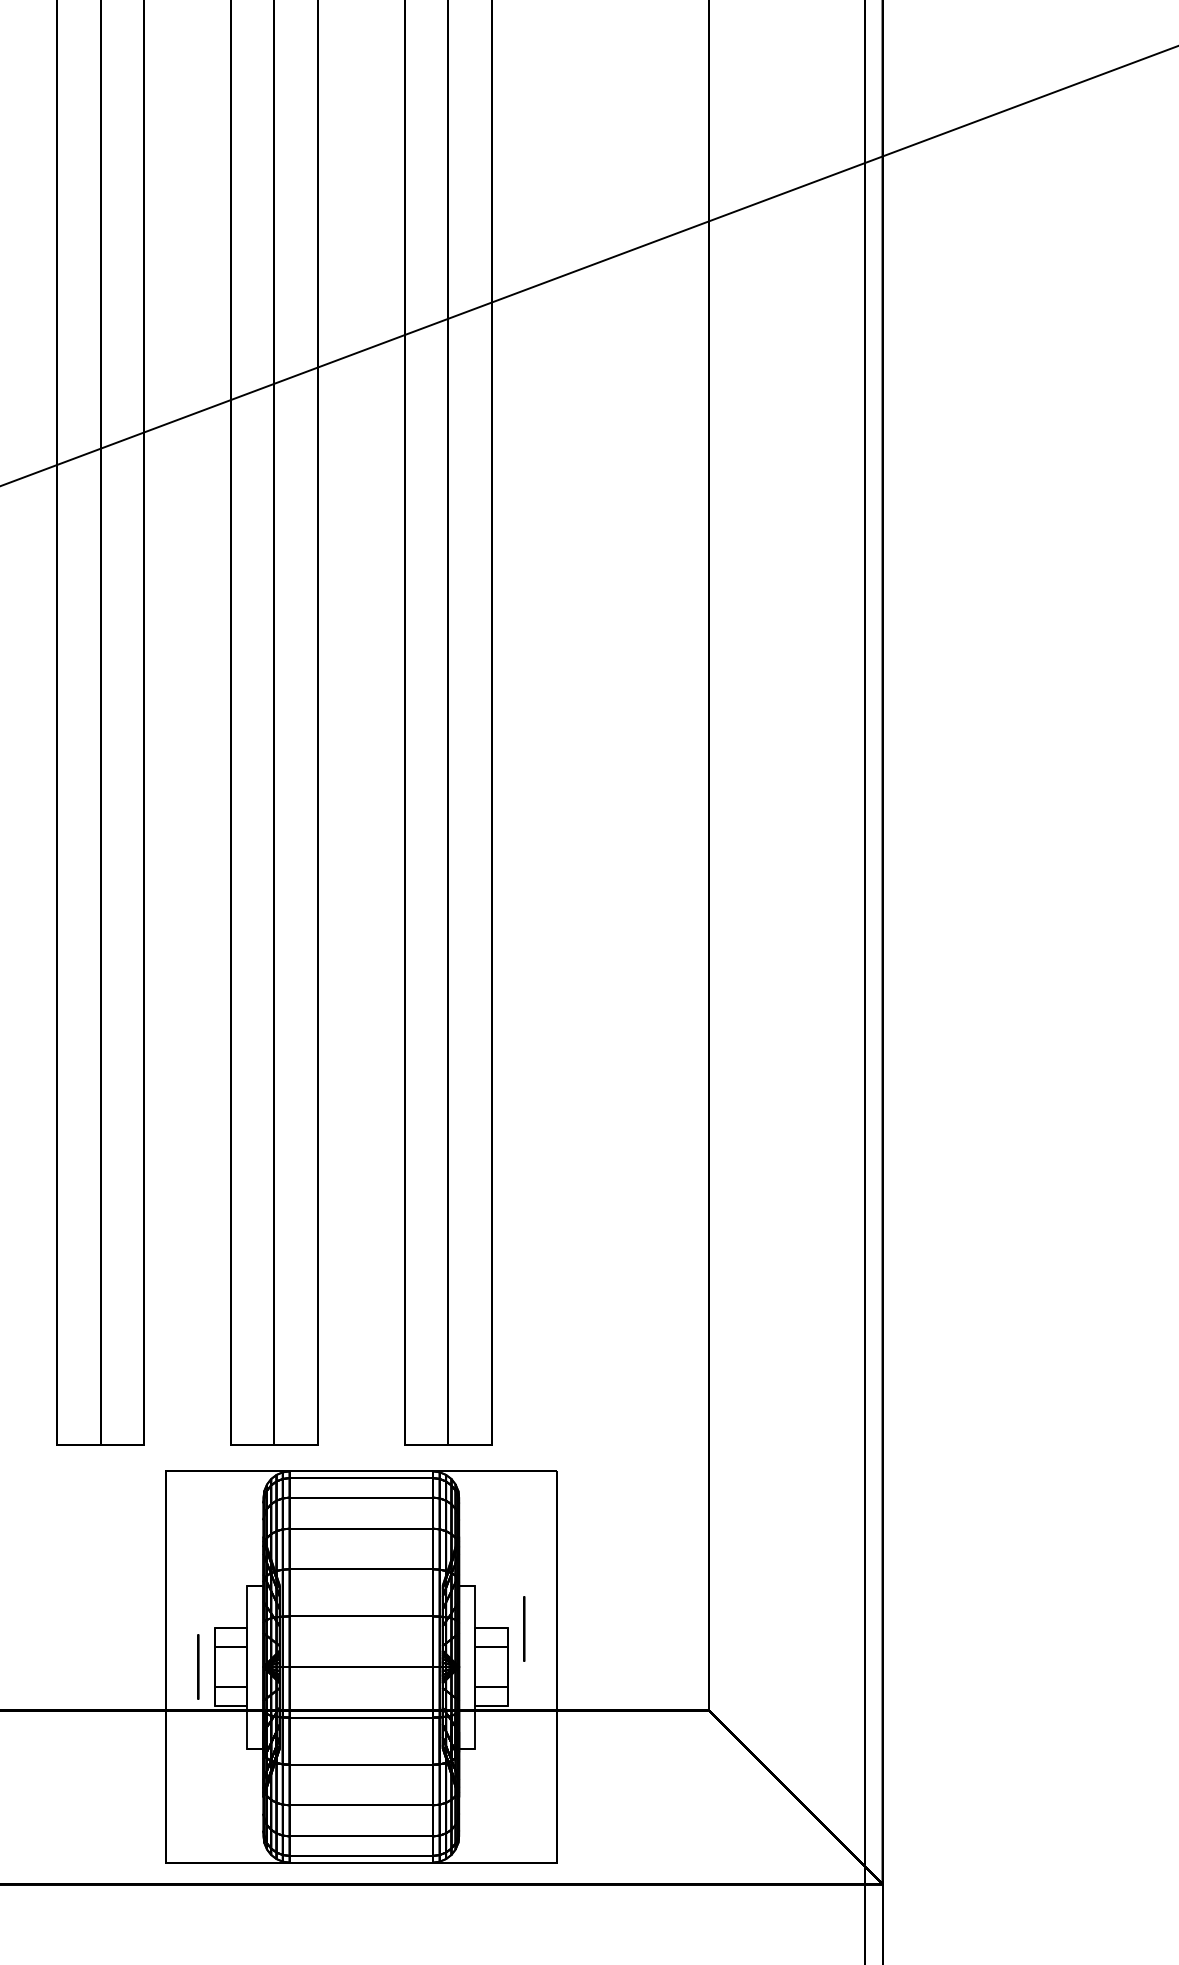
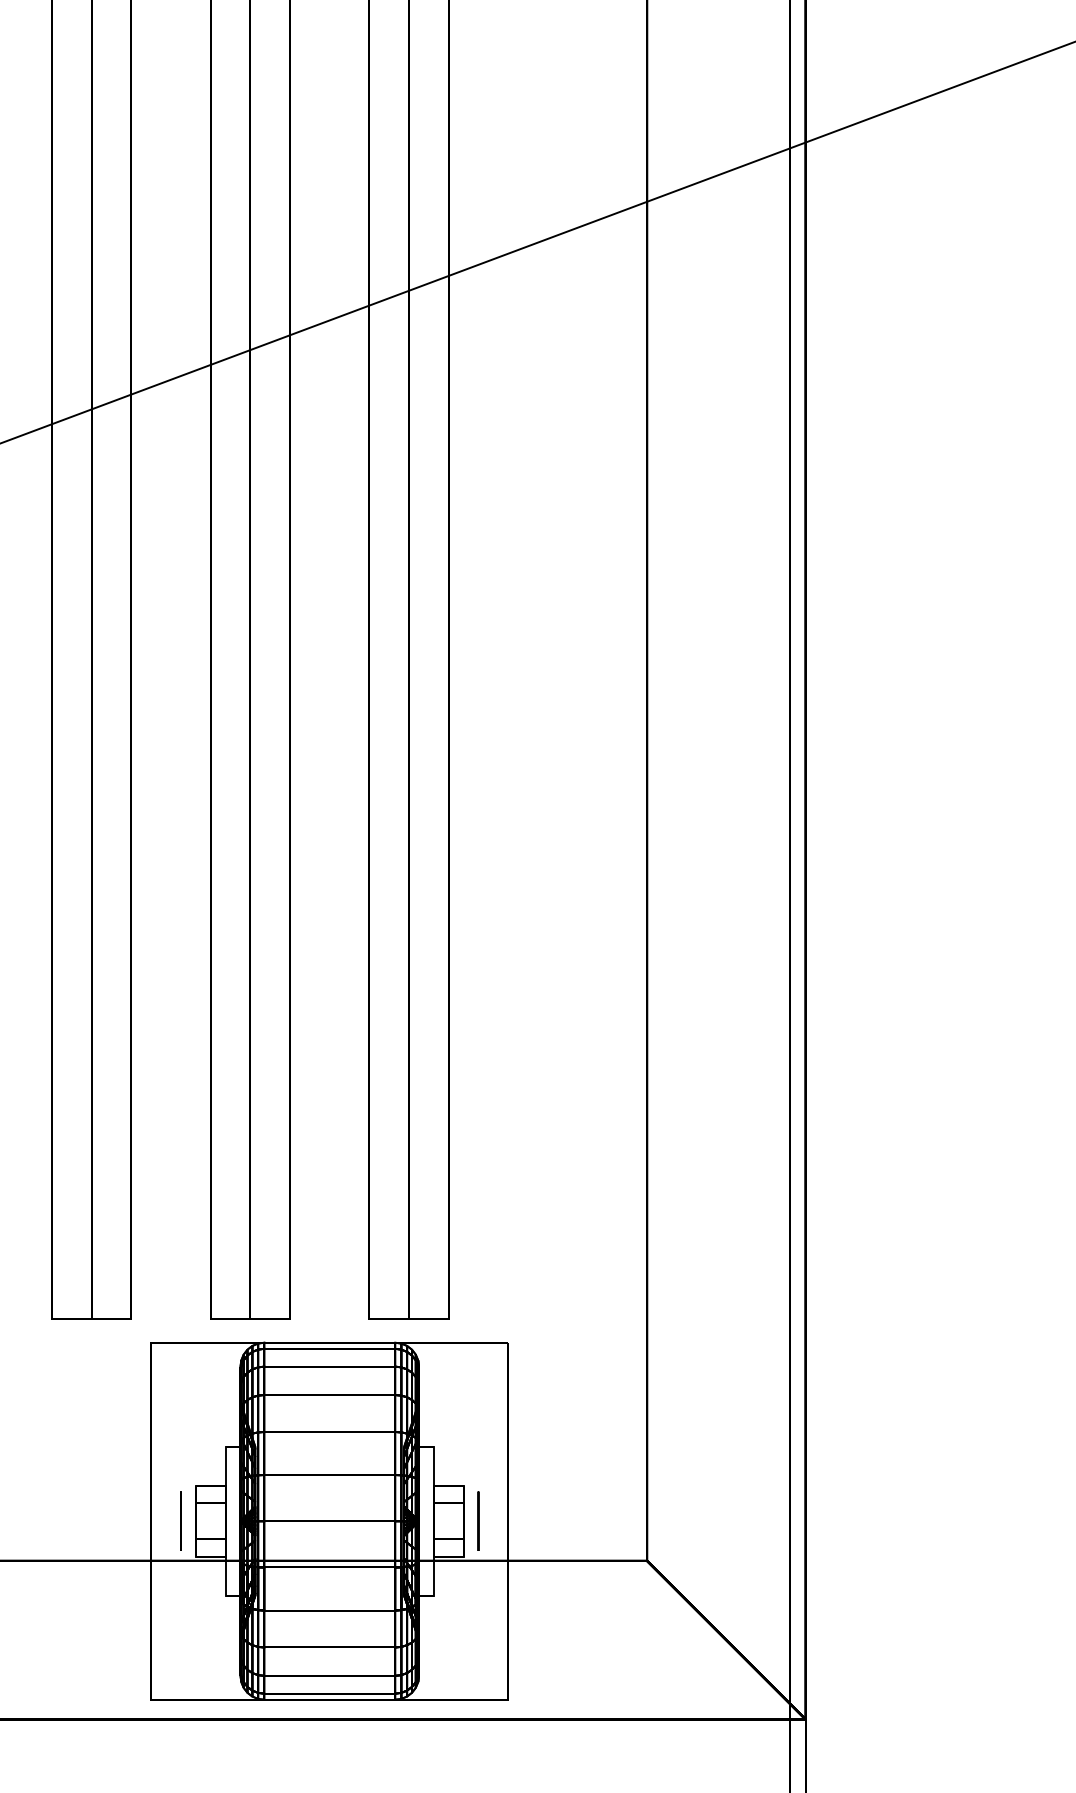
circle: (524, 1628) -> (478, 1520), moved

